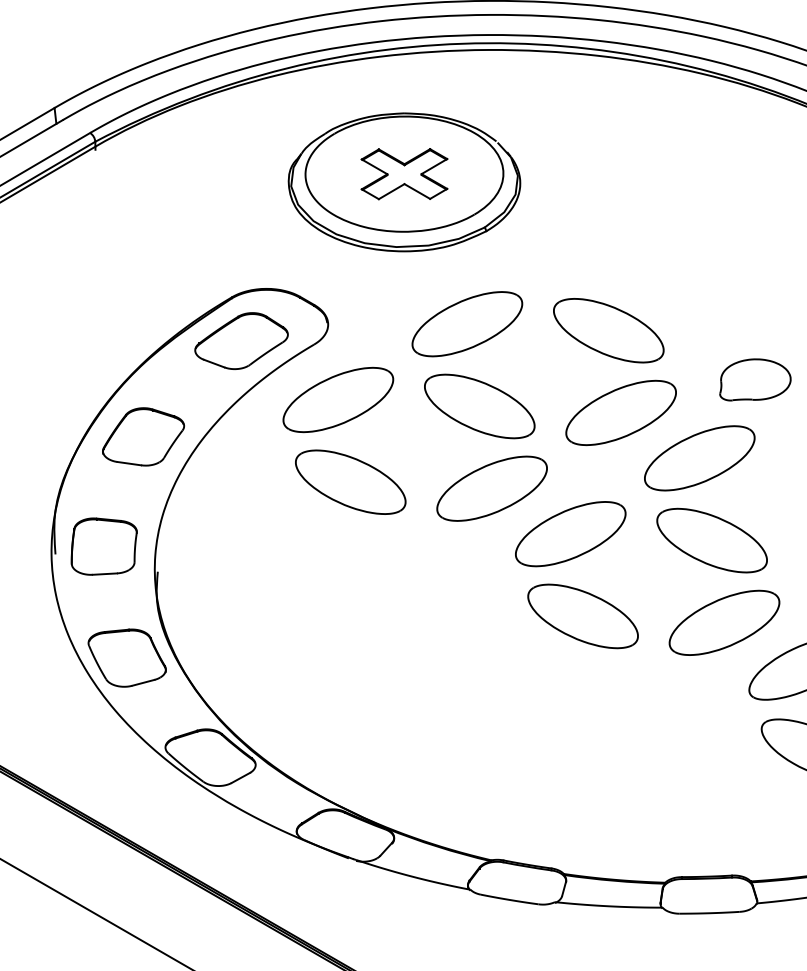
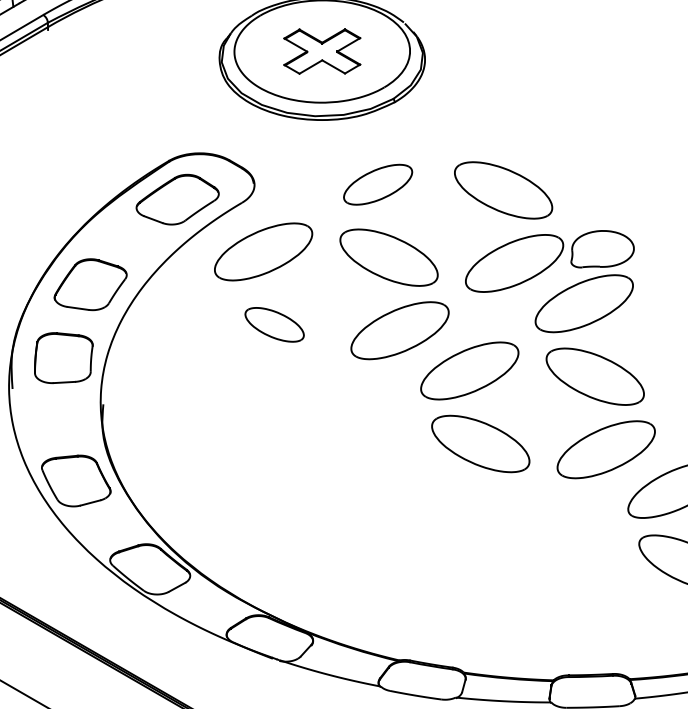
part: (467, 324) -> (378, 184), size x0.7
part: (755, 379) -> (602, 248), moved
part: (350, 481) -> (274, 324), size x0.6
part: (103, 546) -> (63, 357), moved

